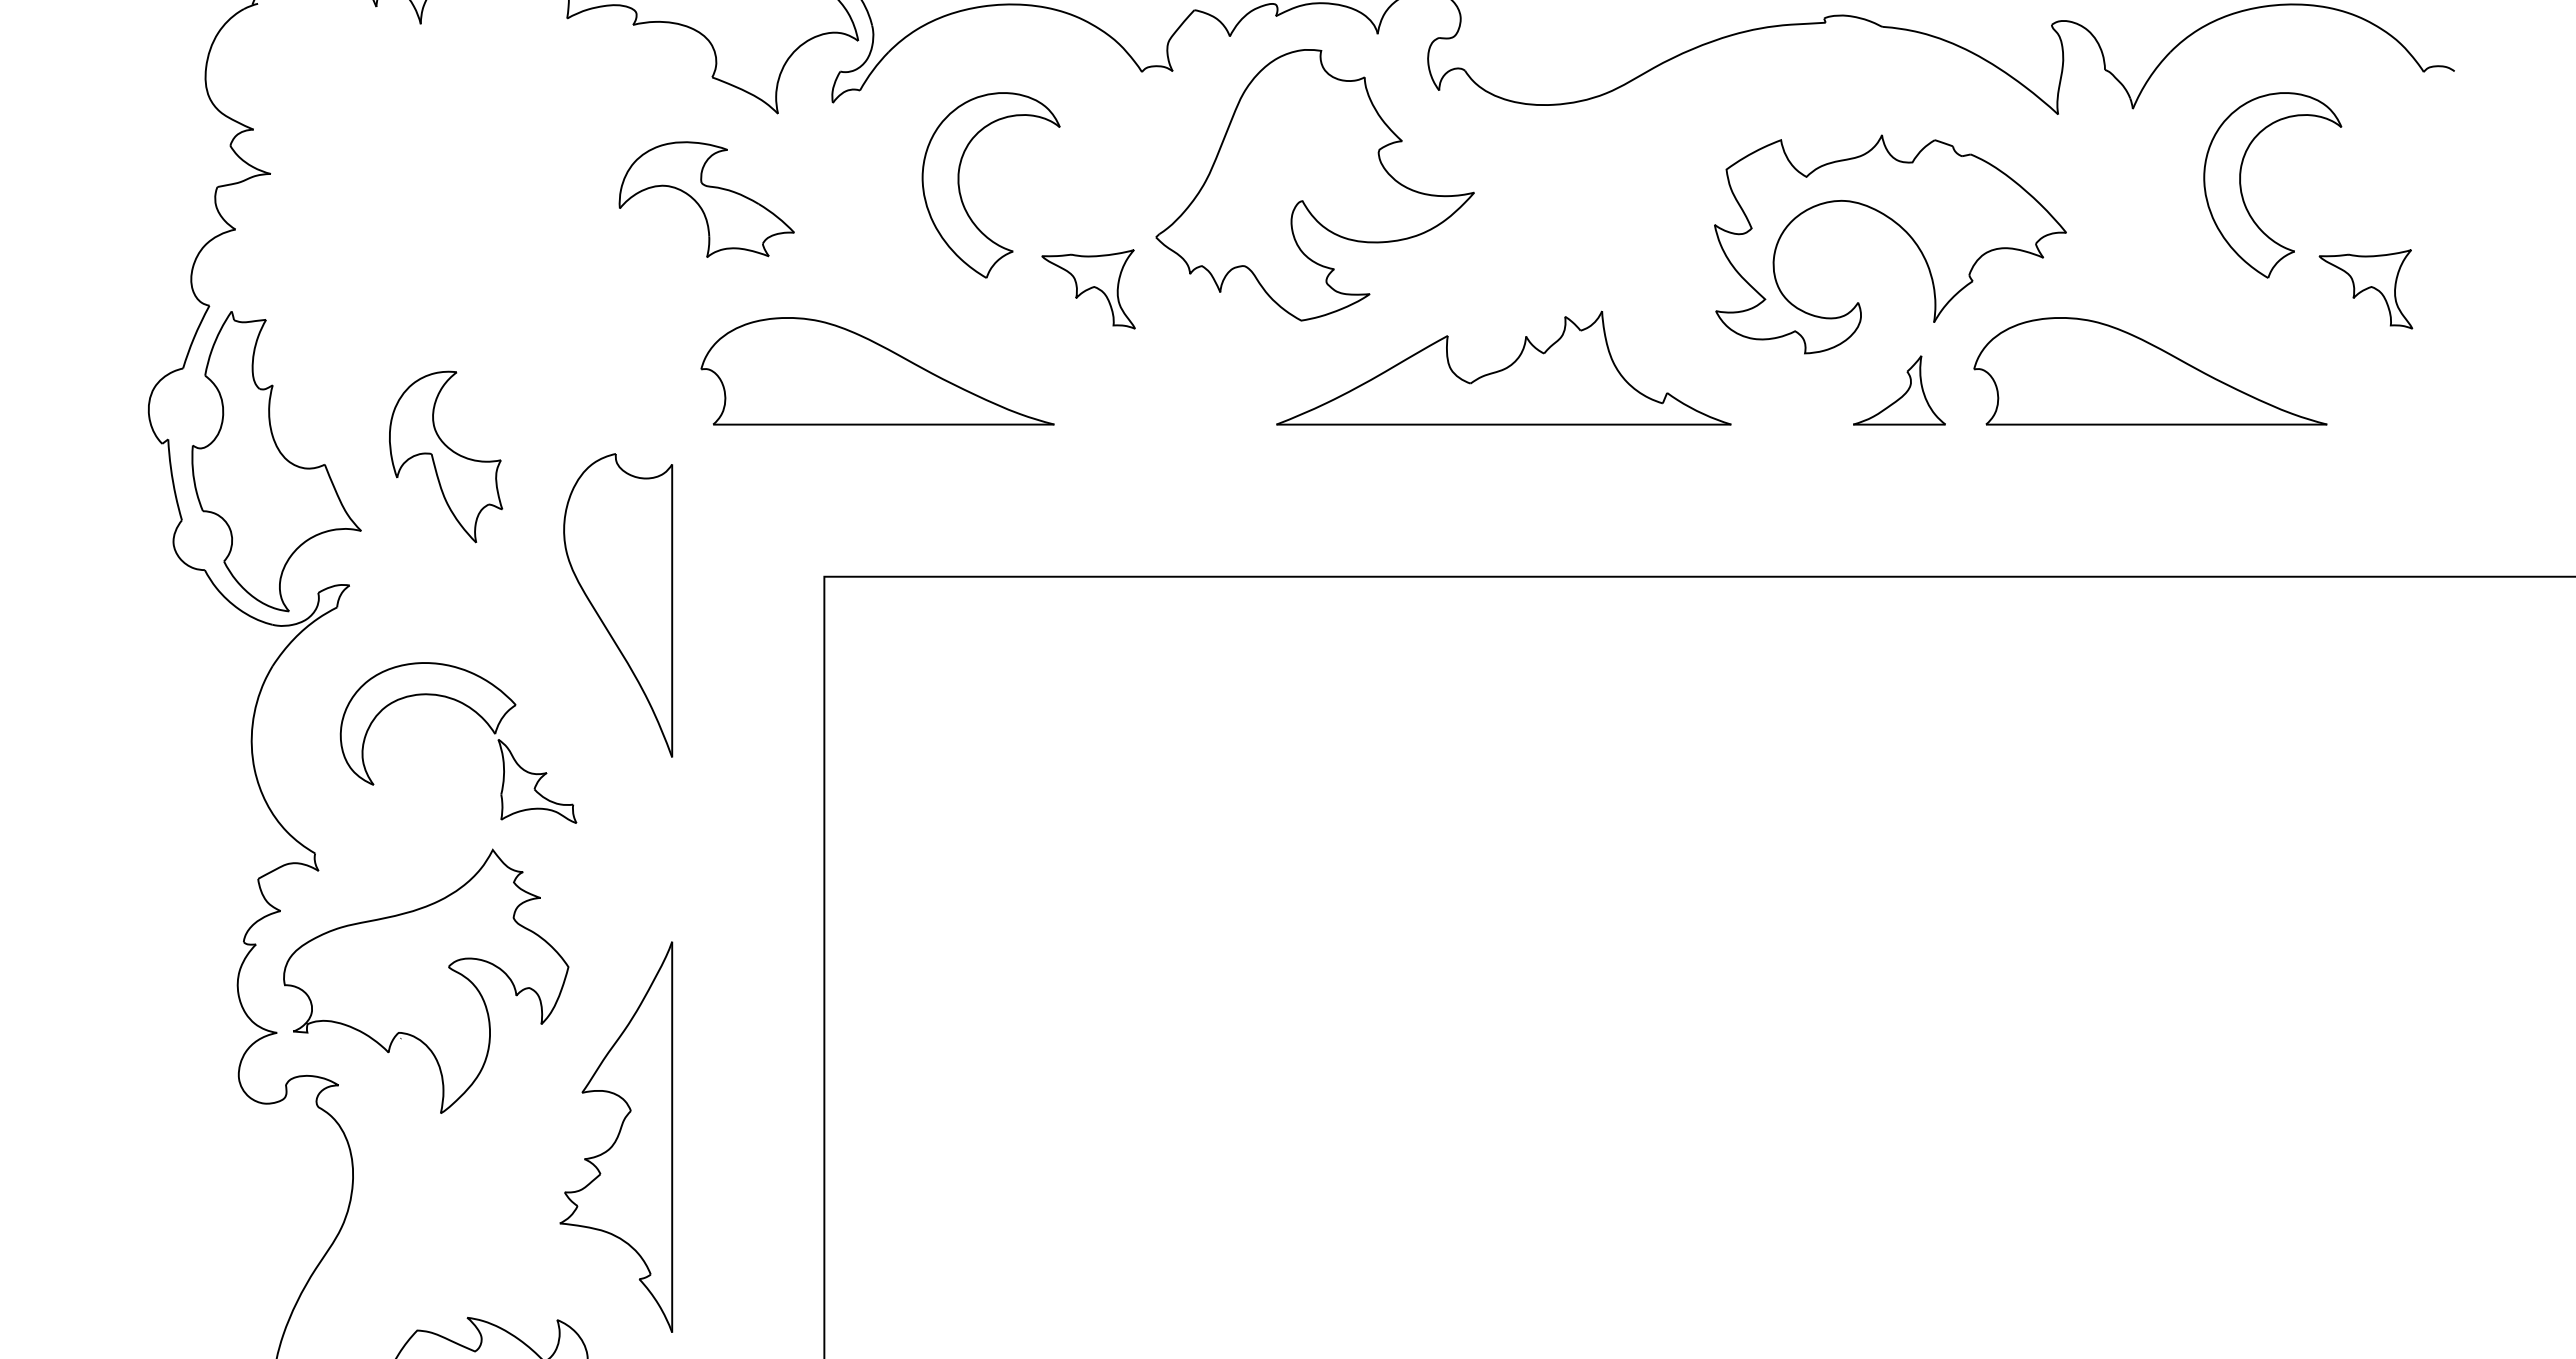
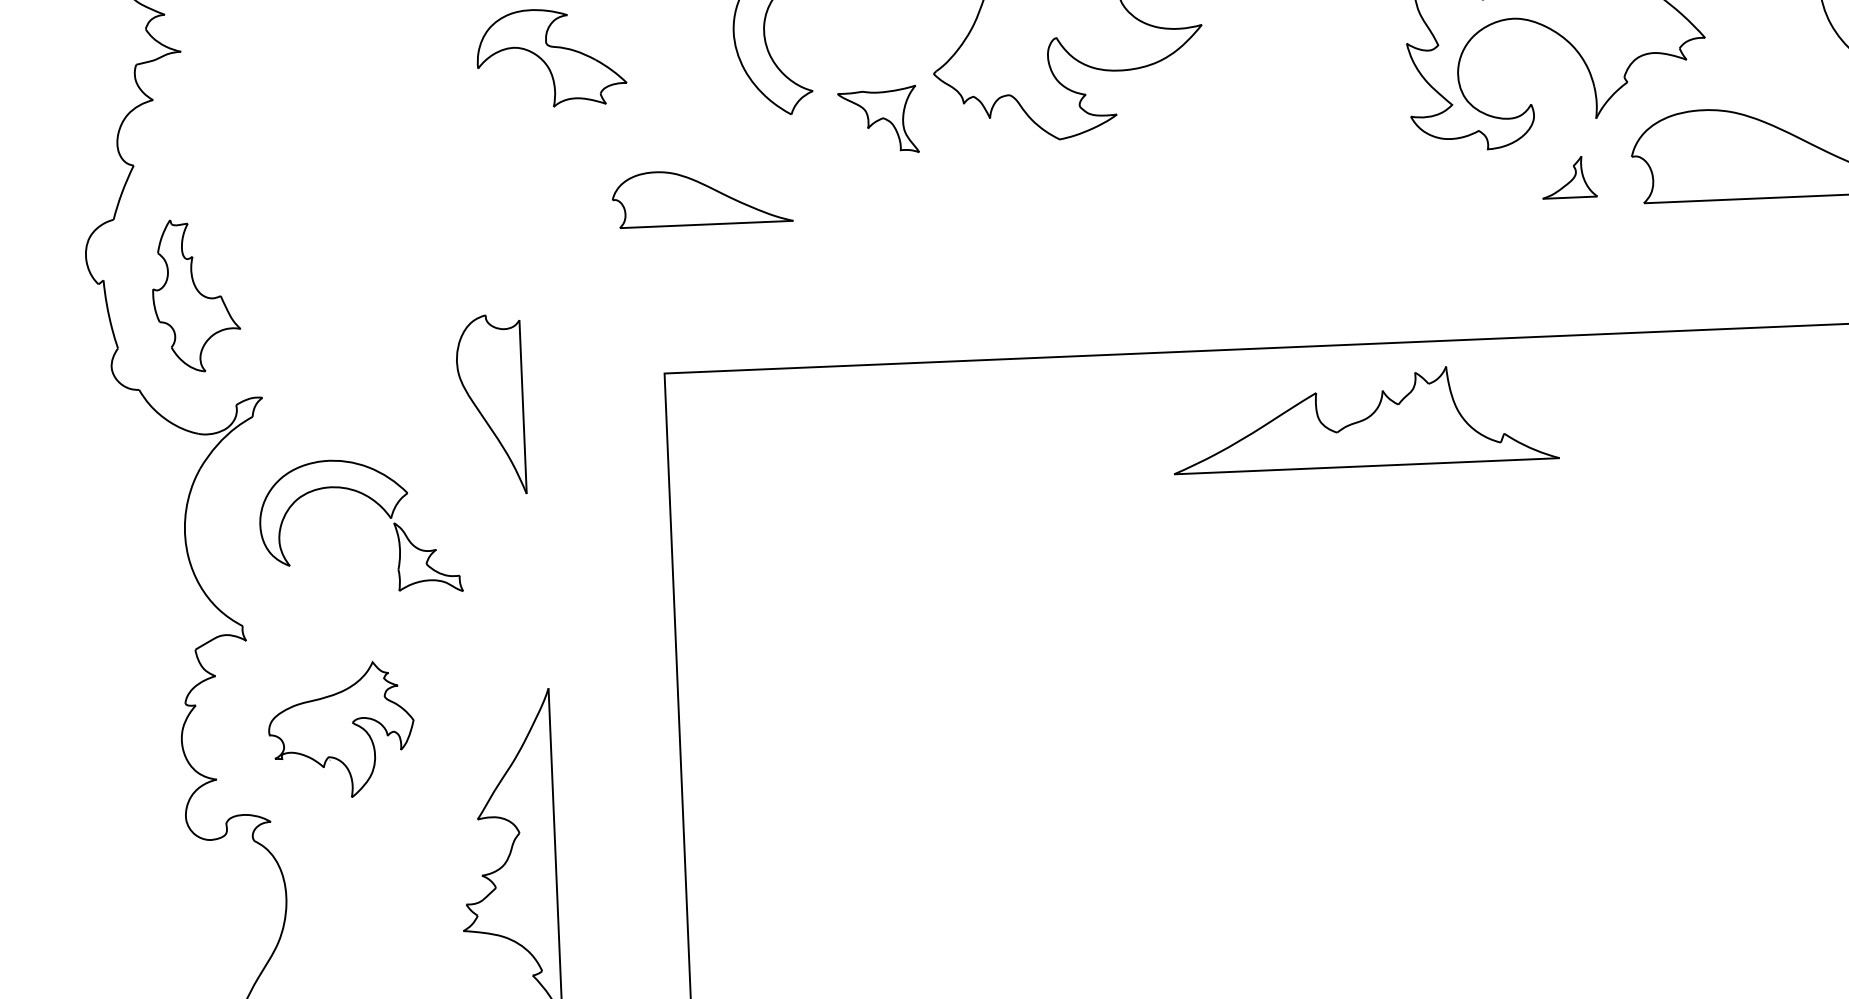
part: (1503, 367) -> (1364, 417), moved
part: (877, 371) -> (702, 197), size x0.6
part: (1899, 390) -> (1569, 177), size x0.7
part: (446, 456) -> (340, 285), removed
part: (276, 461) -> (196, 295), size x0.6
part: (618, 605) -> (491, 405), size x0.7
part: (426, 980) -> (341, 729), size x0.6

